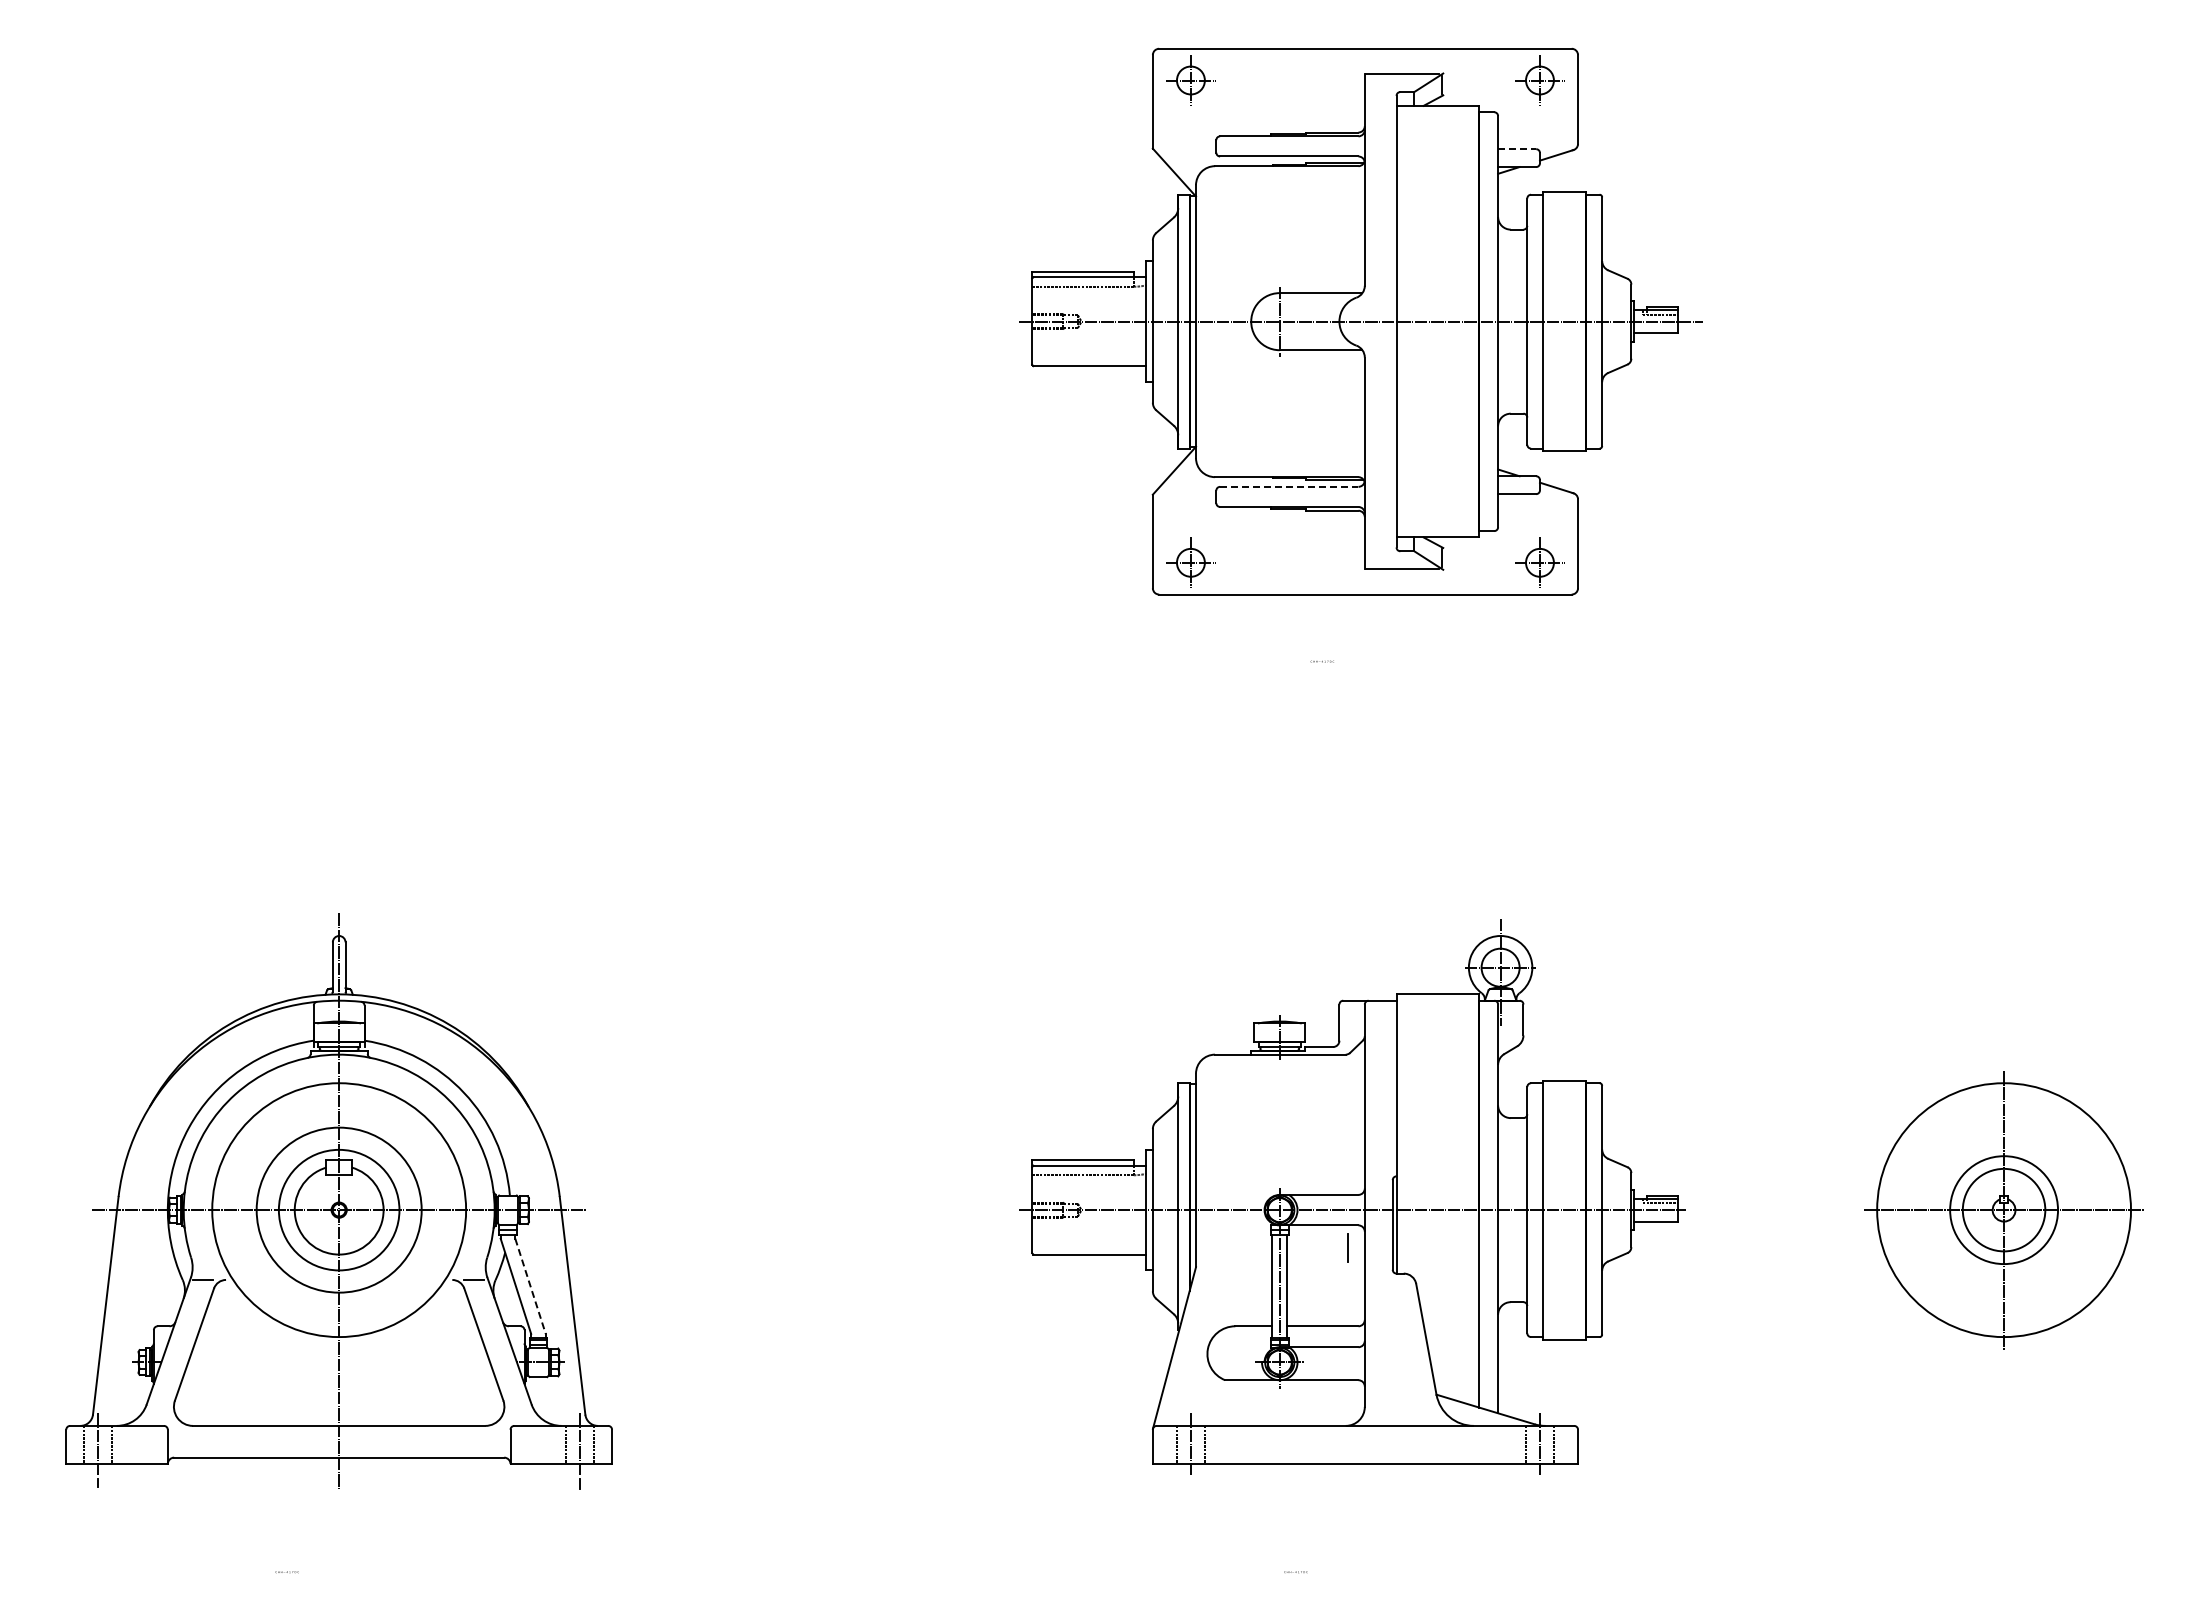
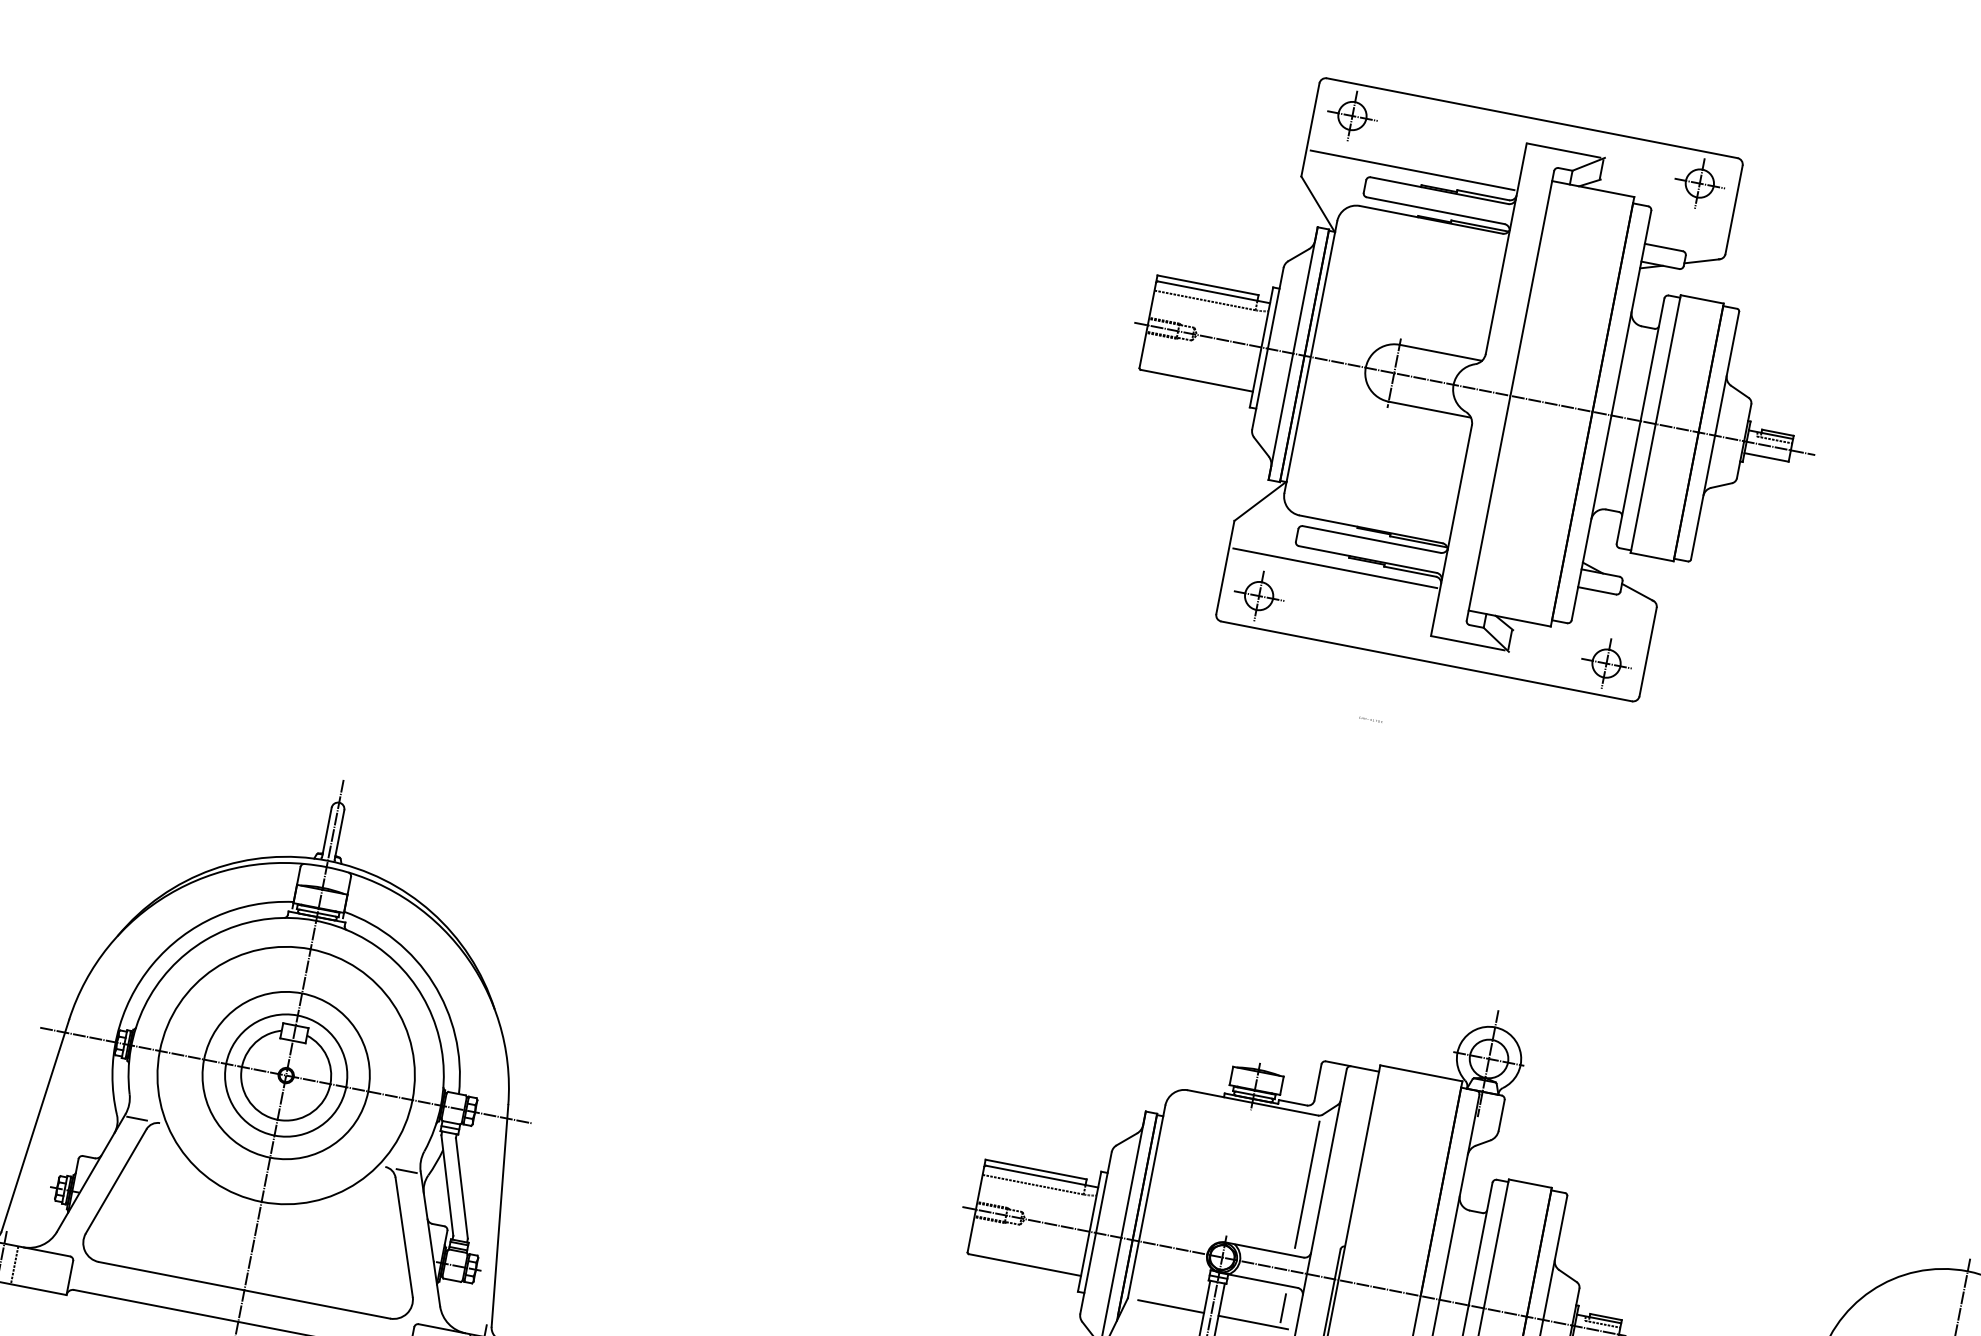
line: (1259, 121) -> (1412, 170), added
line: (1517, 149) -> (1664, 247), dashed -> solid
line: (1289, 486) -> (1372, 539), dashed -> solid
line: (1259, 521) -> (1335, 568), added
line: (1348, 1123) -> (1307, 1184), added
line: (1239, 1267) -> (1171, 1306), added
line: (1321, 1267) -> (1252, 1322), added
line: (530, 1286) -> (461, 1188), dashed -> solid

